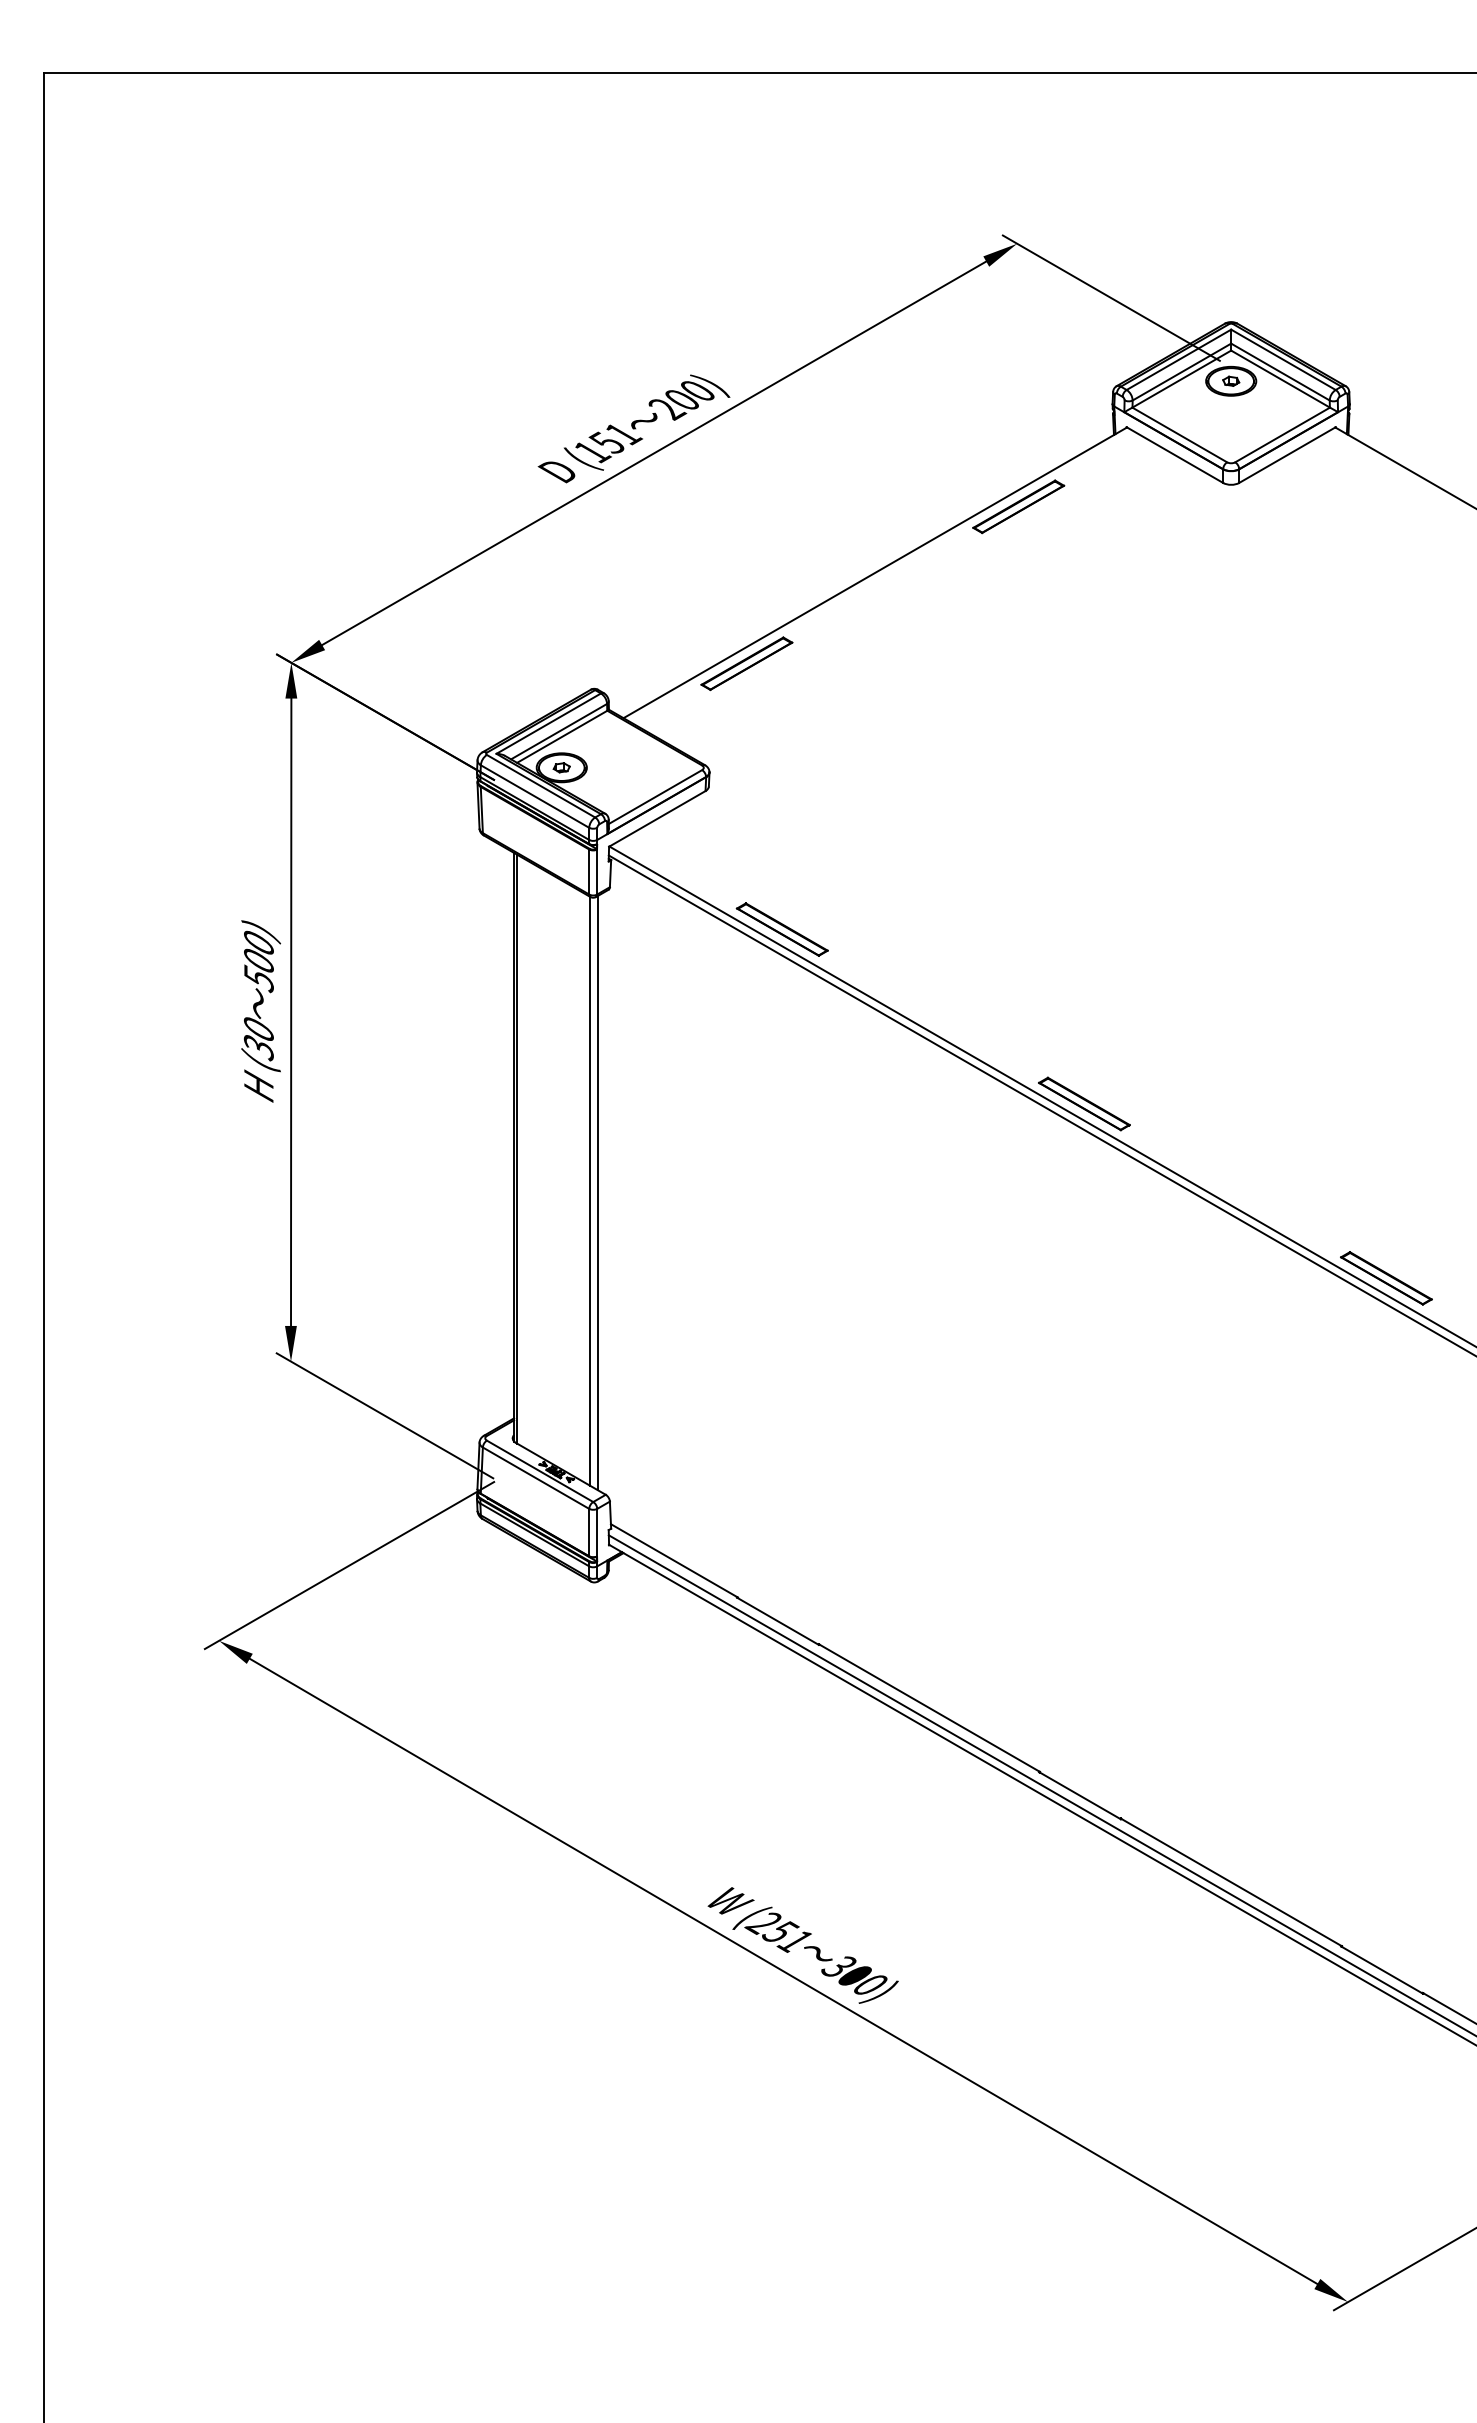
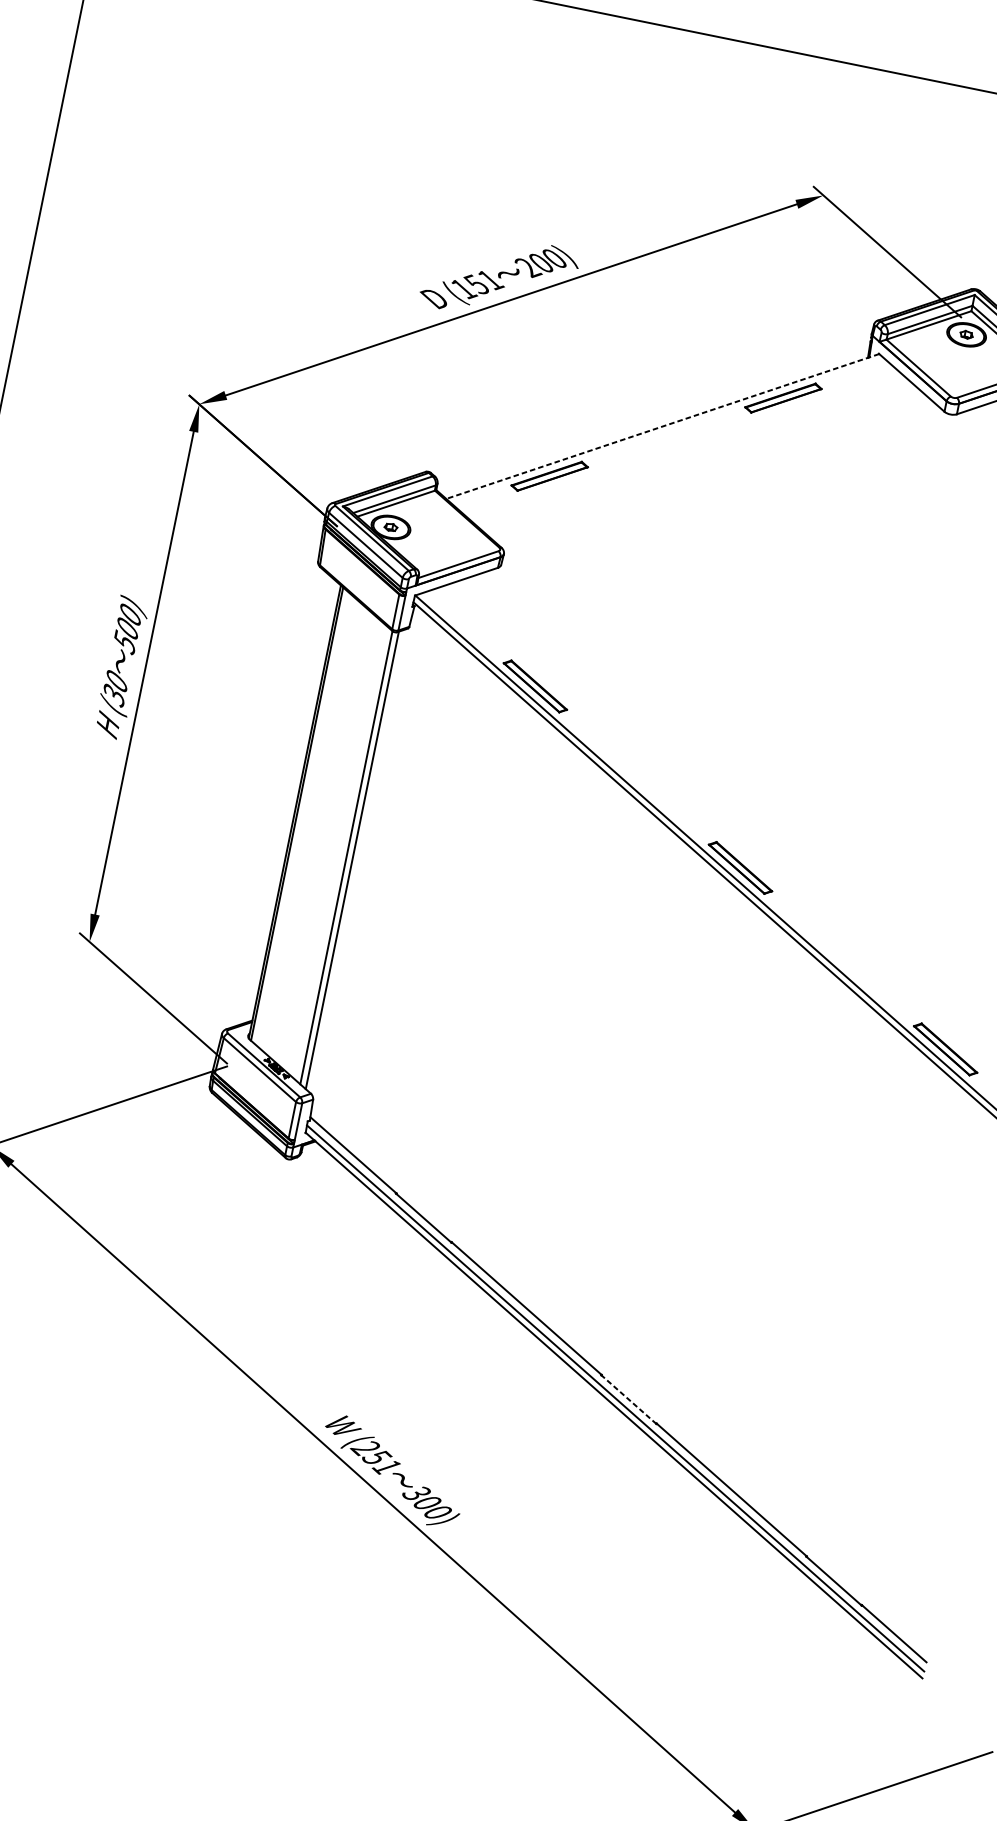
line: (875, 572) -> (662, 426), solid -> dashed
line: (1079, 1795) -> (628, 1399), solid -> dashed

